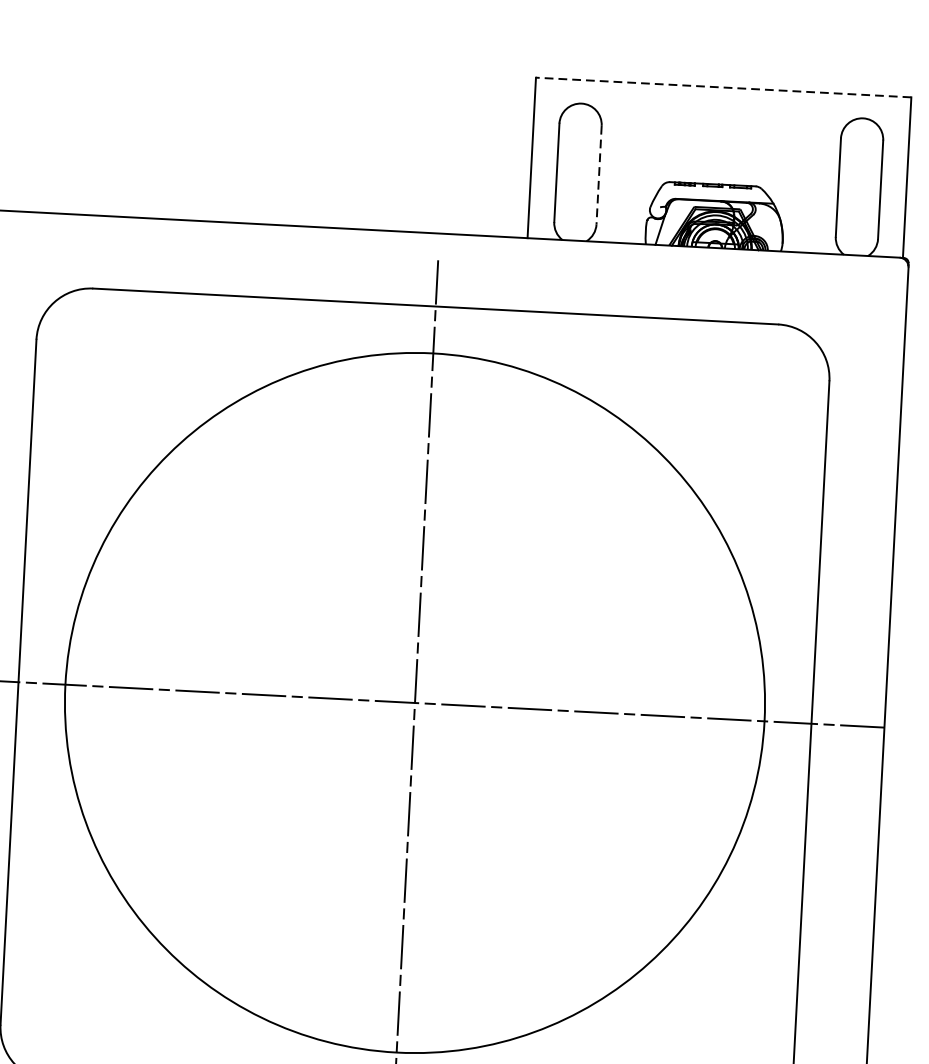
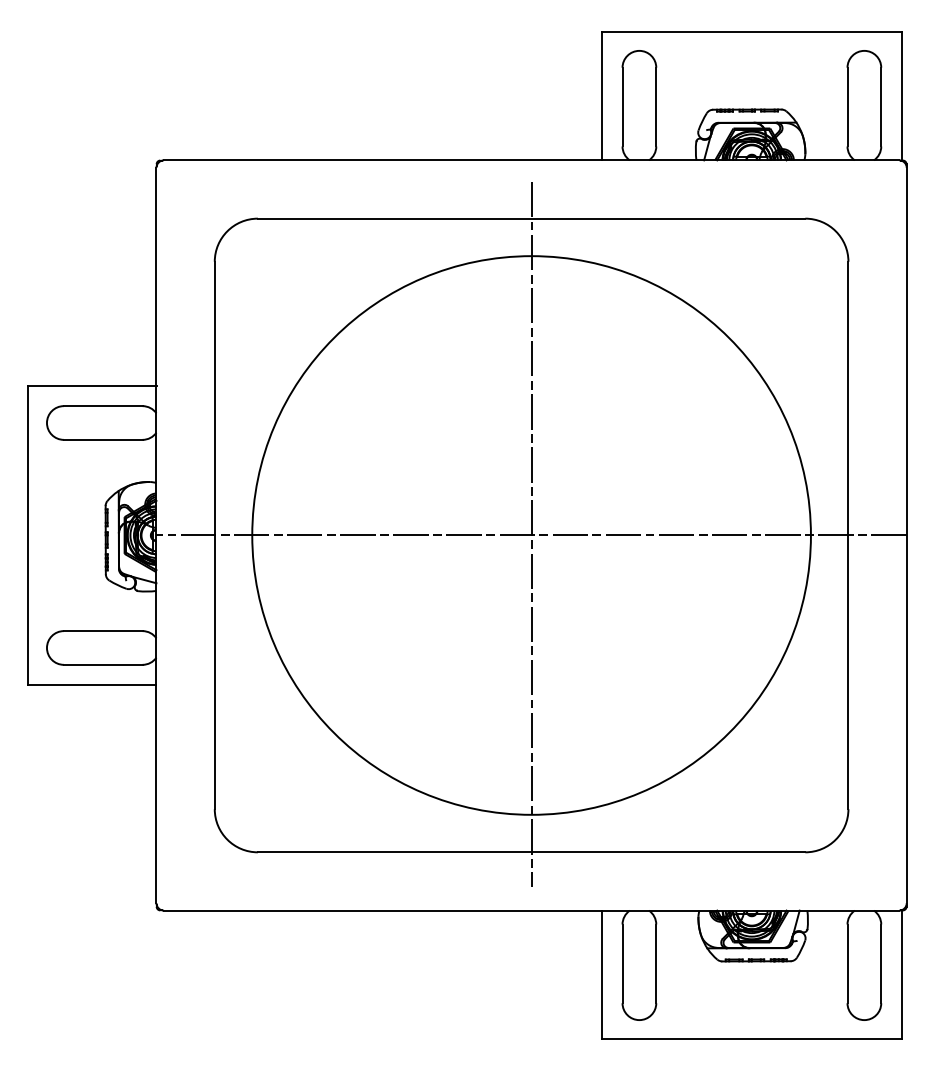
line: (723, 87) -> (751, 32), dashed -> solid
line: (599, 175) -> (656, 107), dashed -> solid

